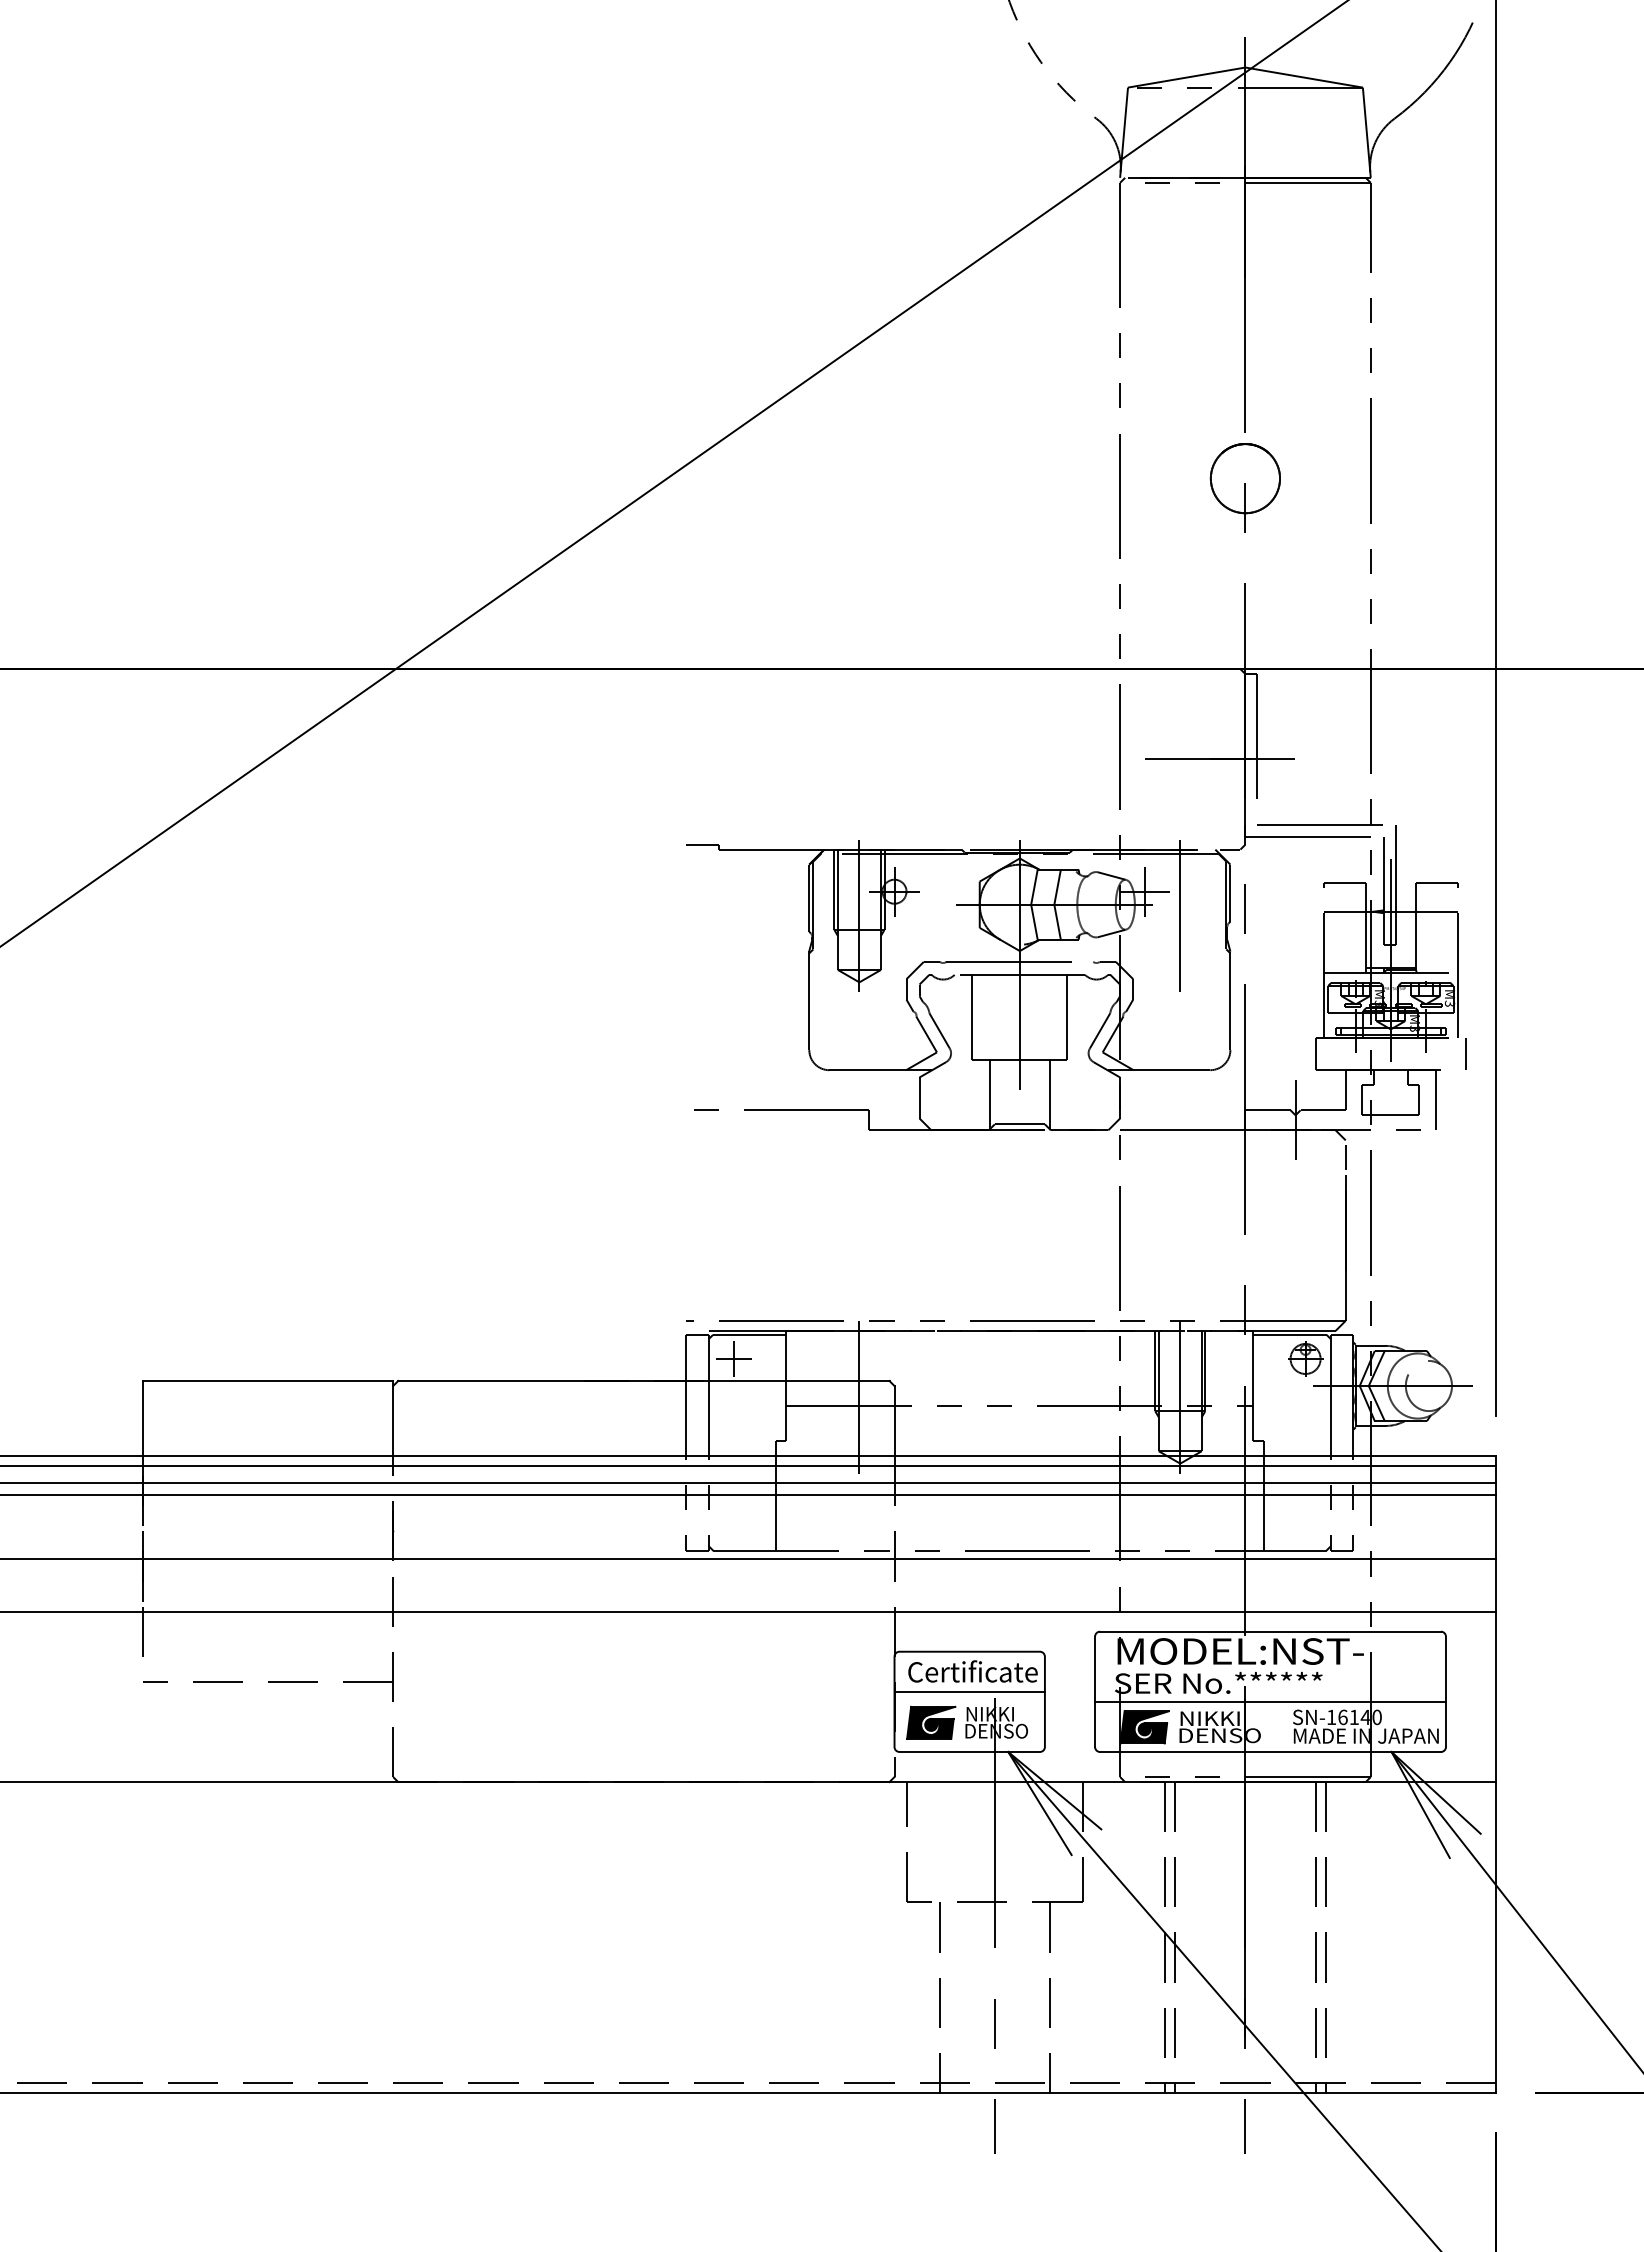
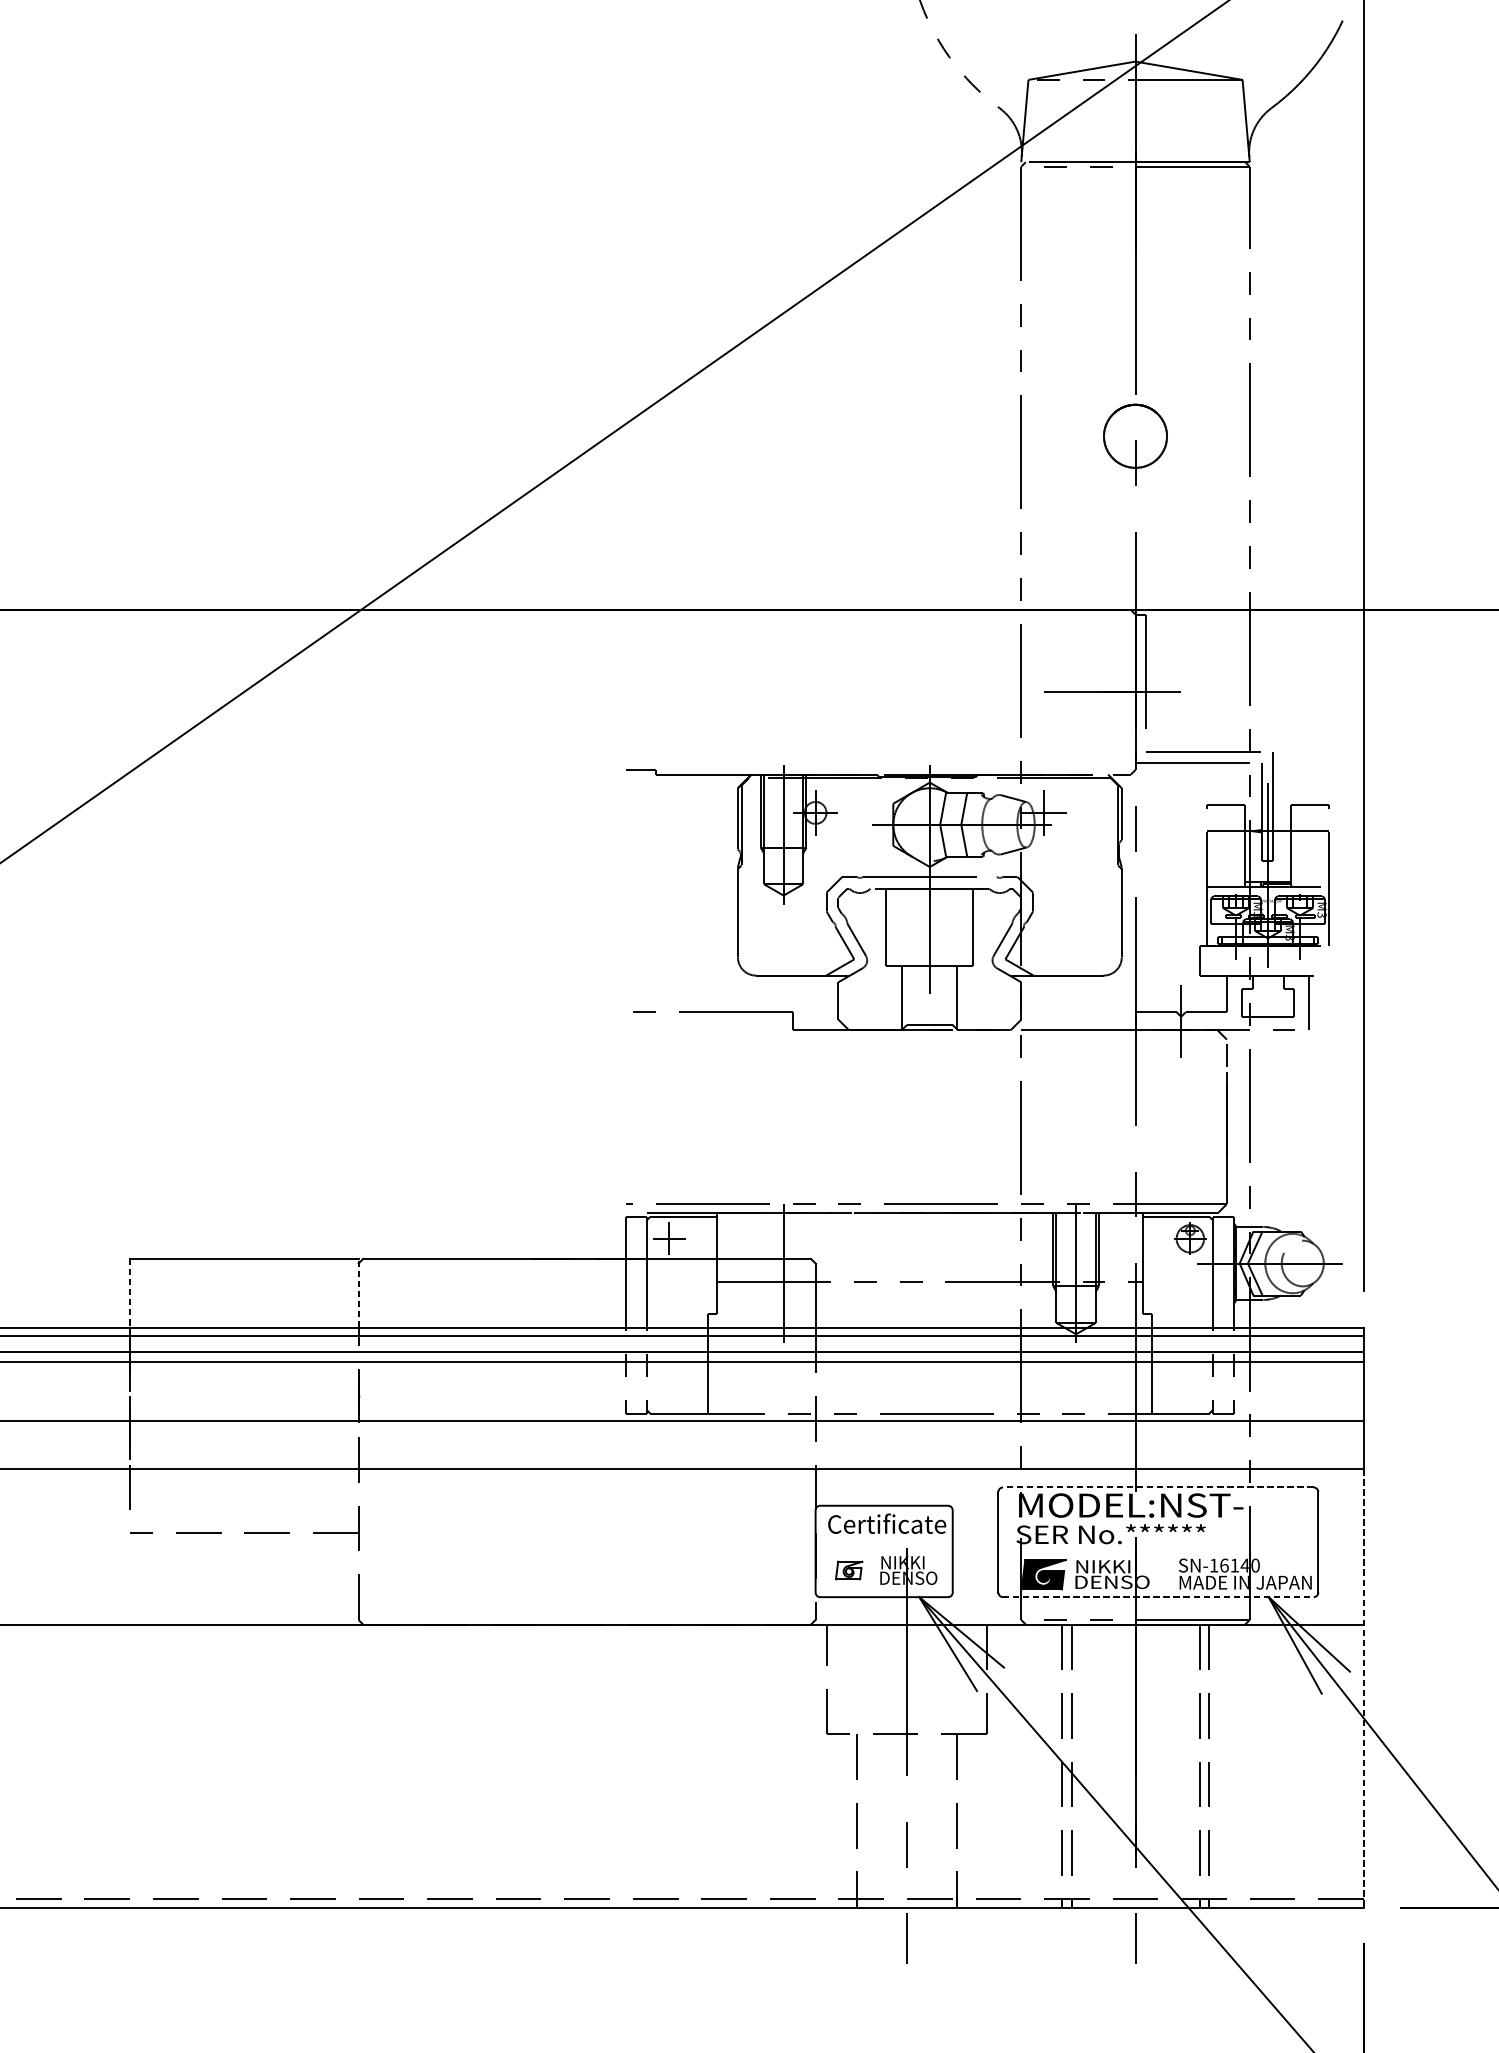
line: (1180, 915) -> (1076, 834), removed
line: (1466, 1054) -> (1337, 961), removed
line: (142, 1418) -> (130, 1293), solid -> dashed
line: (393, 1418) -> (358, 1293), solid -> dashed
line: (1270, 1631) -> (1158, 1487), solid -> dashed
line: (969, 1691) -> (883, 1542), removed
line: (1270, 1701) -> (1158, 1551), removed
part: (931, 1722) -> (849, 1570), size x0.6
line: (1271, 1751) -> (1159, 1596), solid -> dashed
line: (1496, 1852) -> (1364, 1688), solid -> dashed

